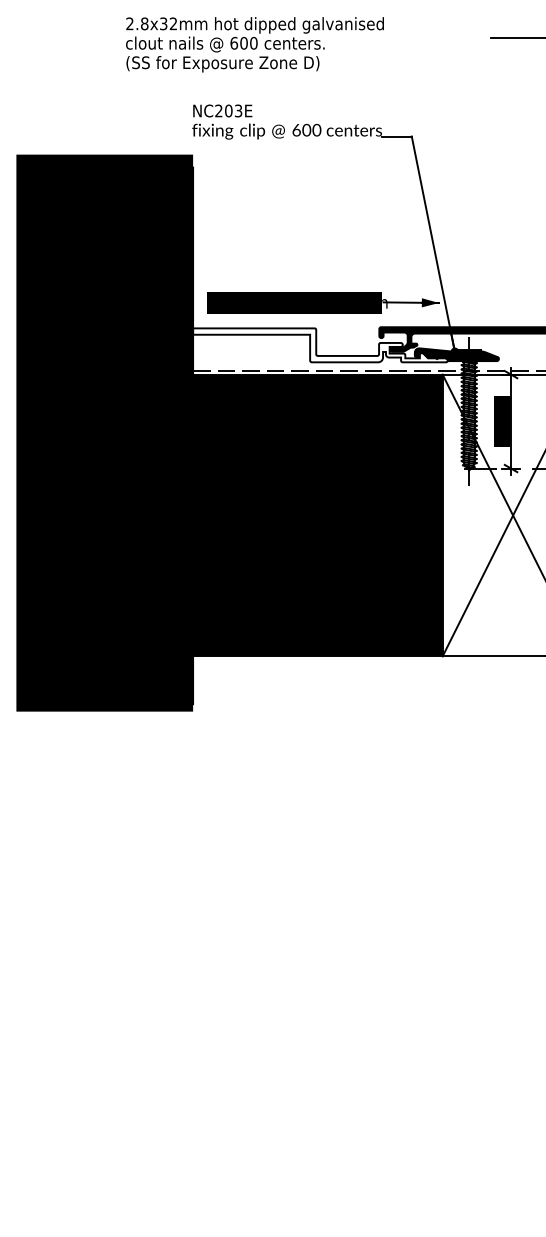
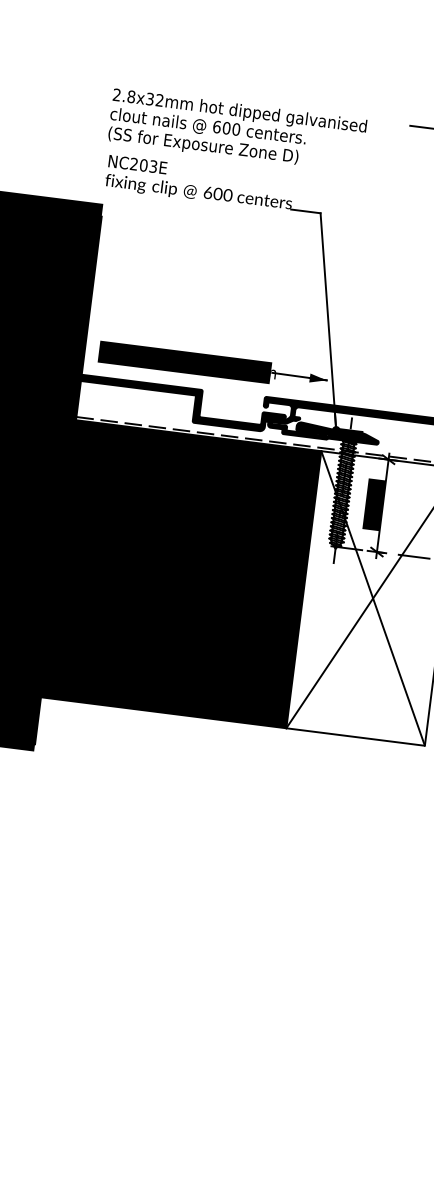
text: (254, 44) -> (236, 130), moved
fill: (320, 345) -> (204, 407), added

